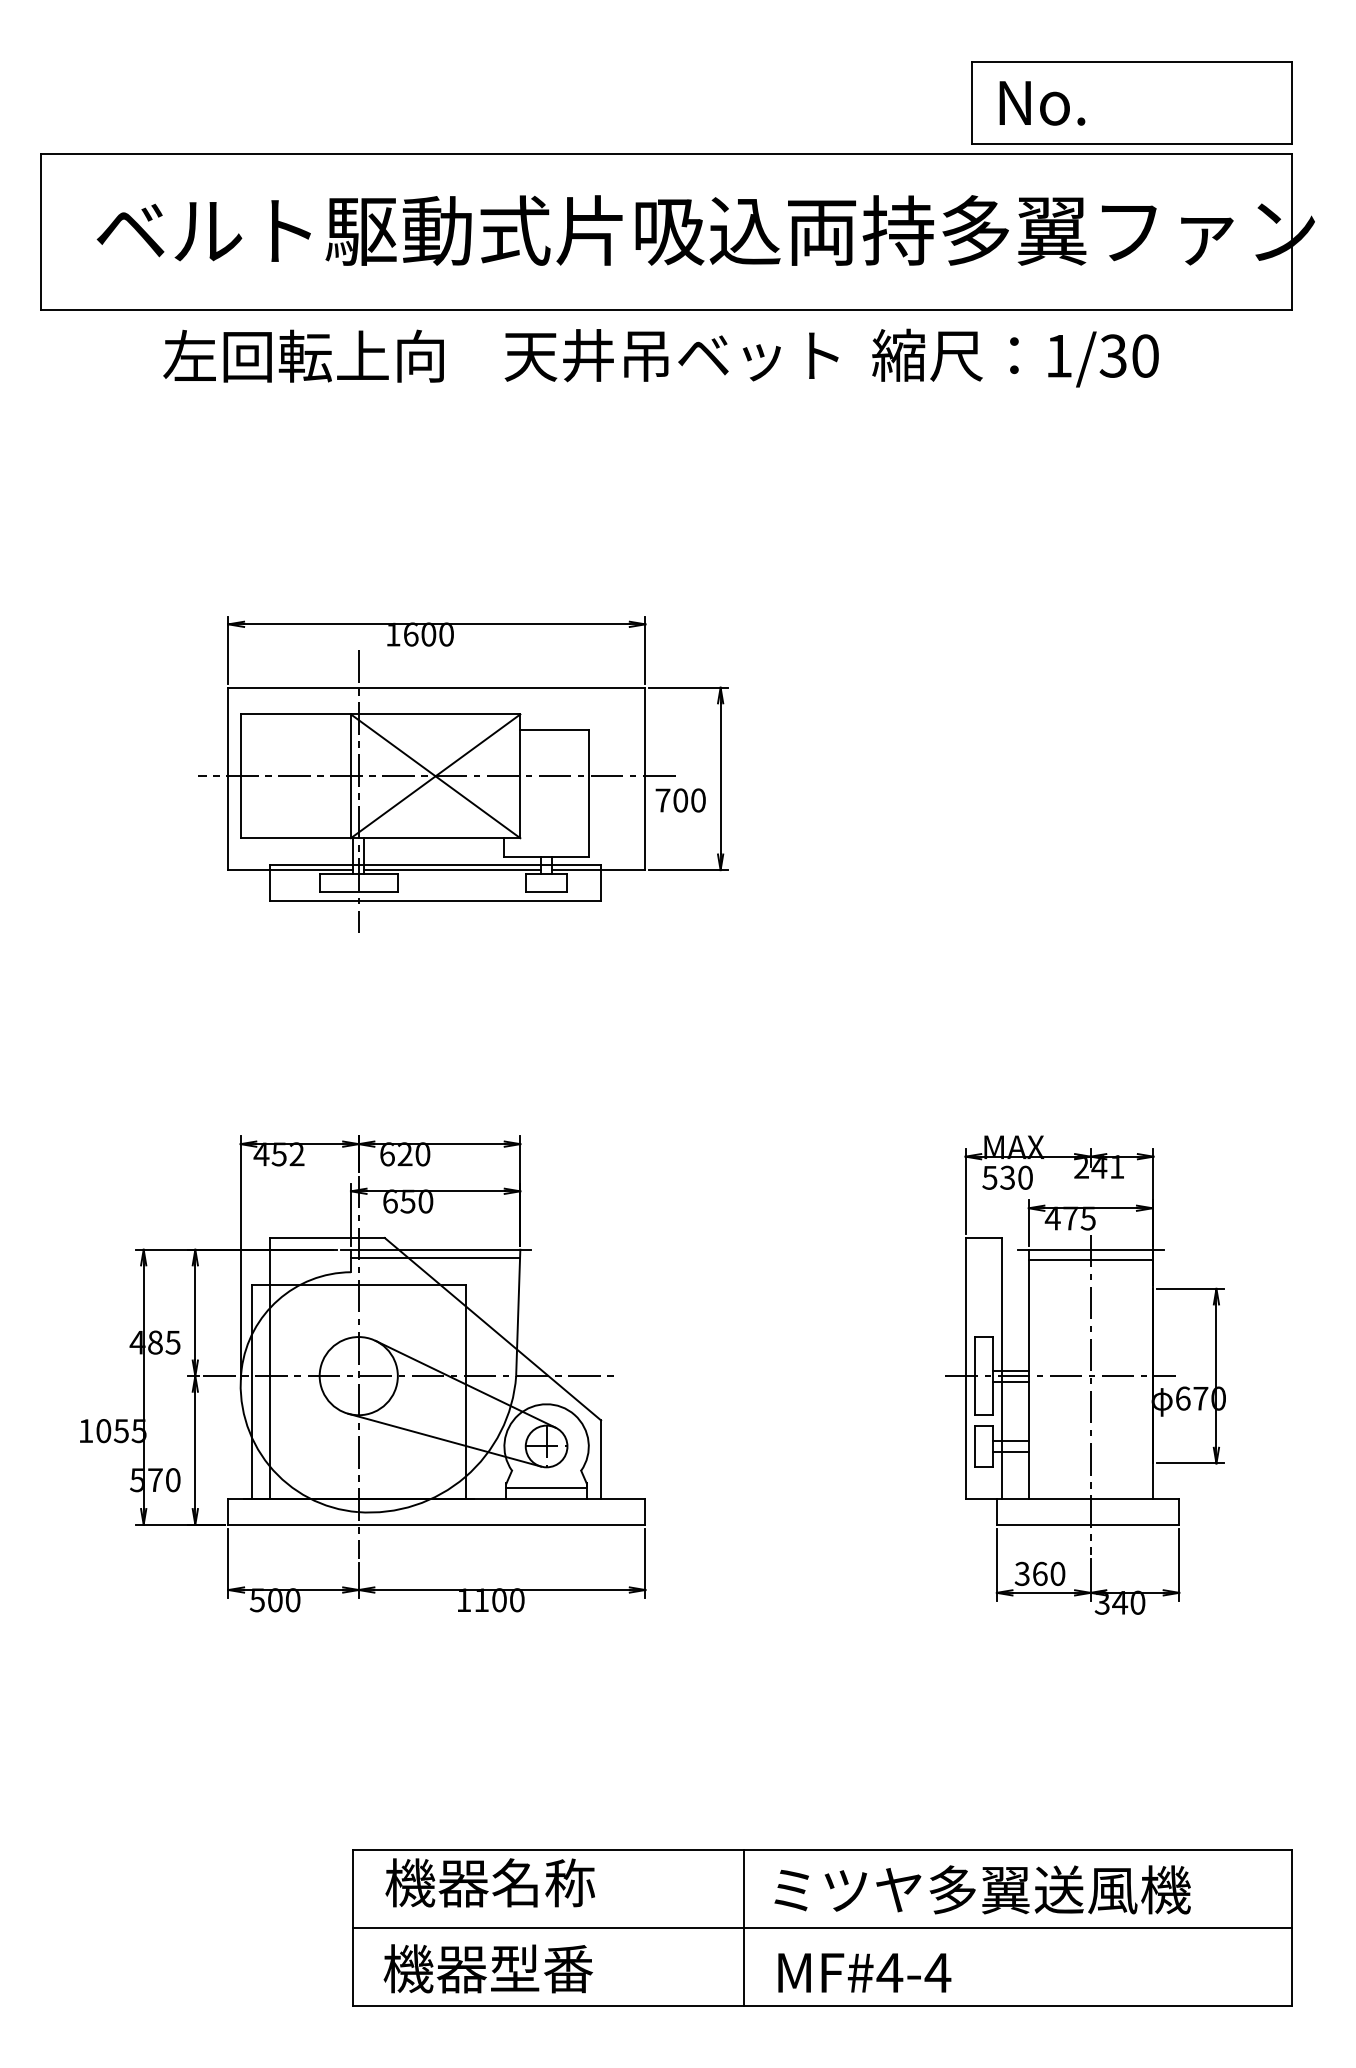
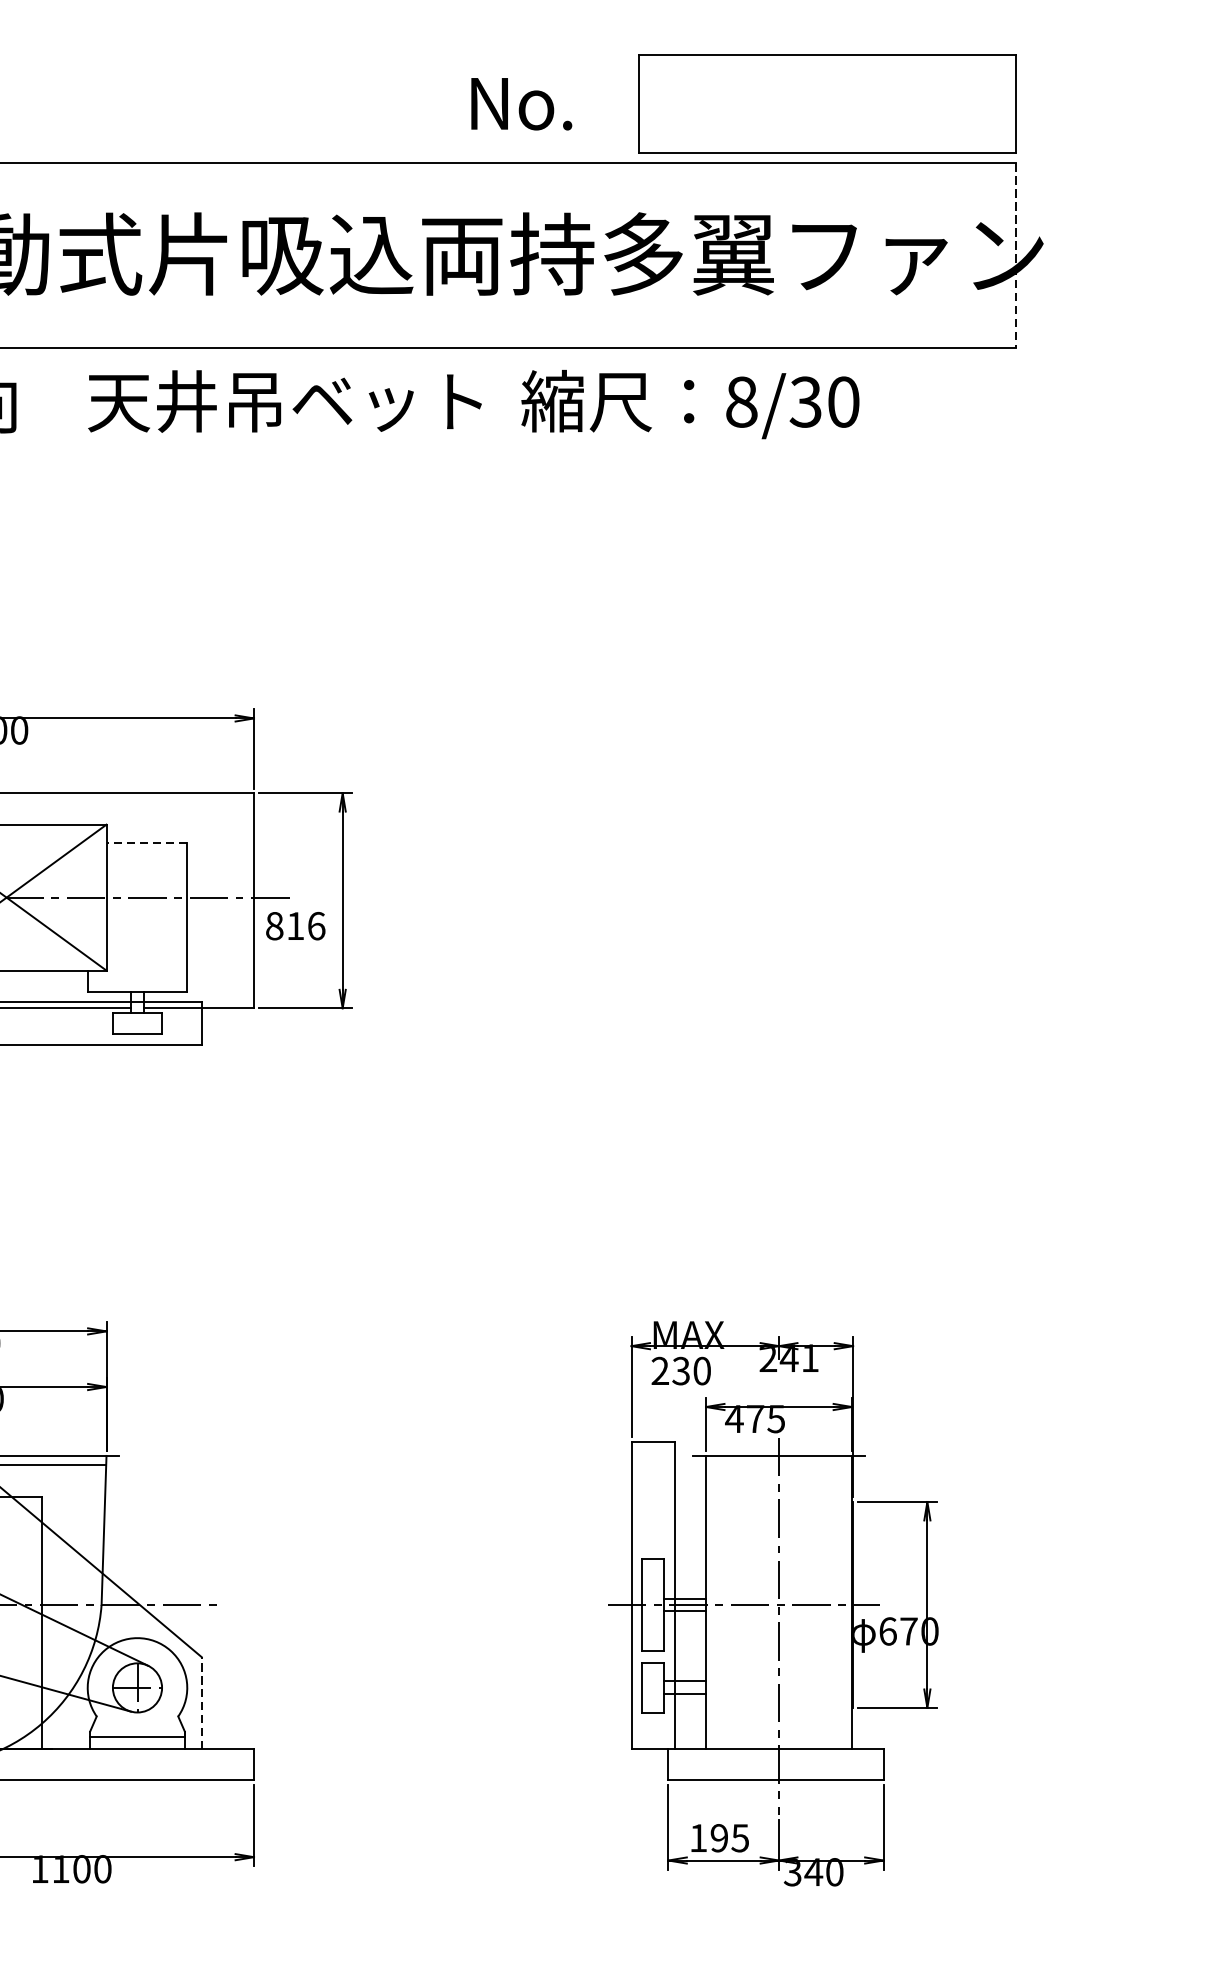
text: (1042, 103) -> (521, 104), moved
line: (1291, 232) -> (1015, 256), solid -> dashed
text: (1058, 355) -> (741, 401), 1/30 -> 8/30
line: (554, 730) -> (146, 843), solid -> dashed
text: (680, 800) -> (295, 926), 700 -> 816
text: (989, 1177) -> (659, 1370), 530 -> 230
line: (1090, 1260) -> (778, 1468), removed
line: (601, 1459) -> (202, 1703), solid -> dashed
text: (1039, 1573) -> (718, 1837), 360 -> 195

